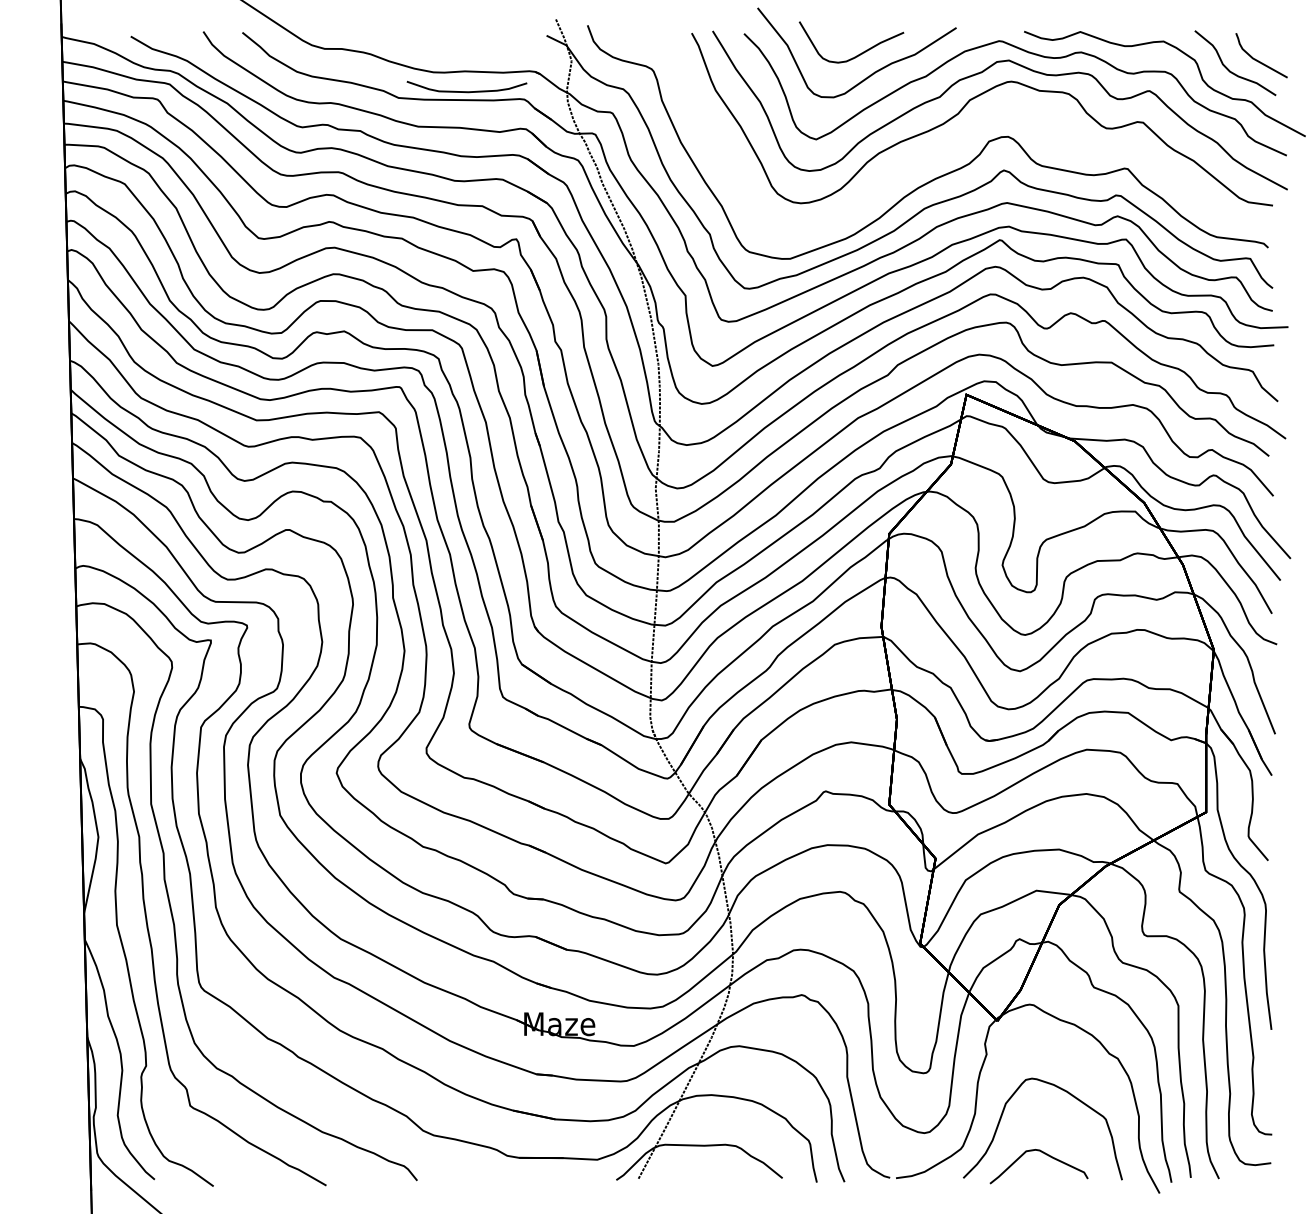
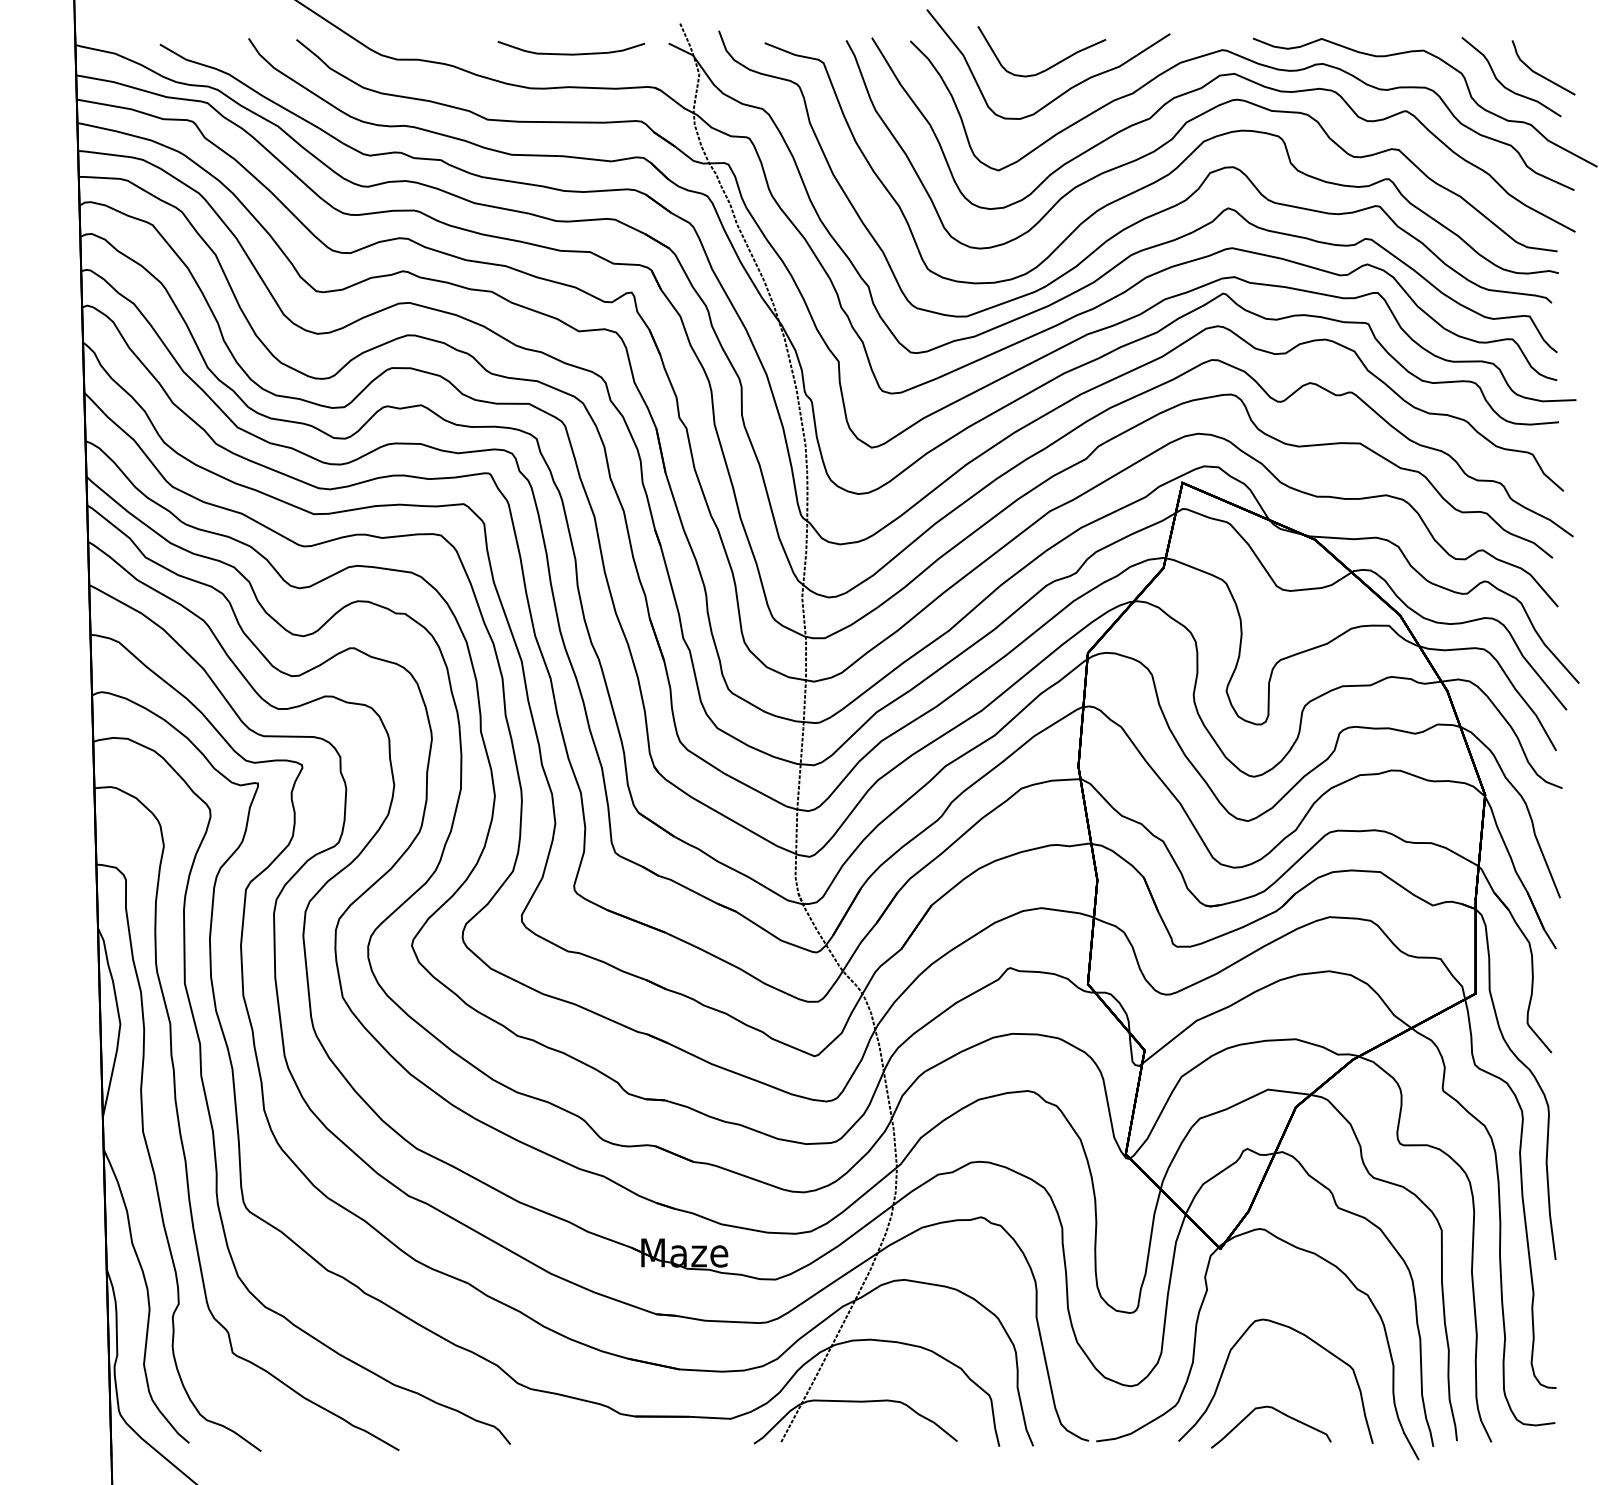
curve: (467, 91) -> (571, 53), moved
curve: (956, 140) -> (1170, 171), added

